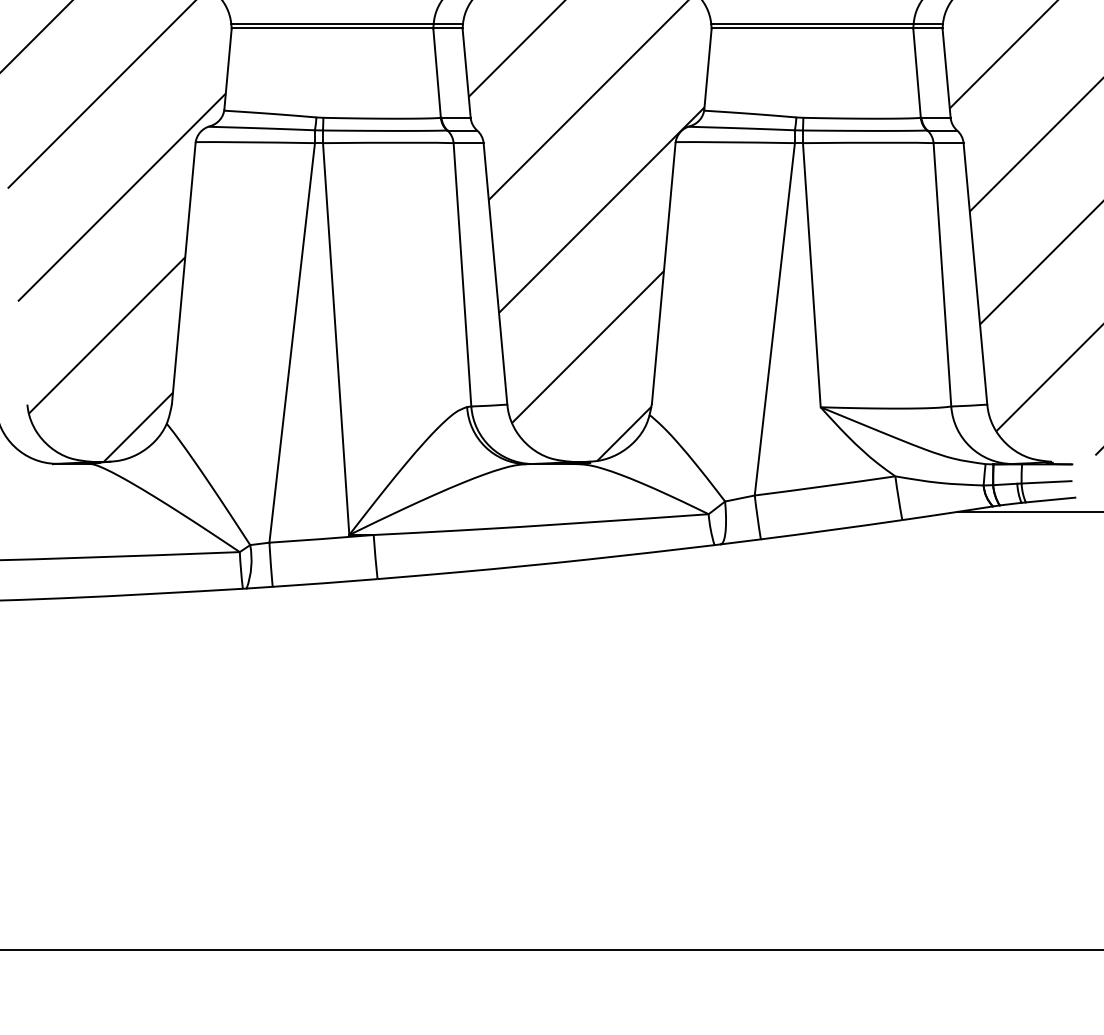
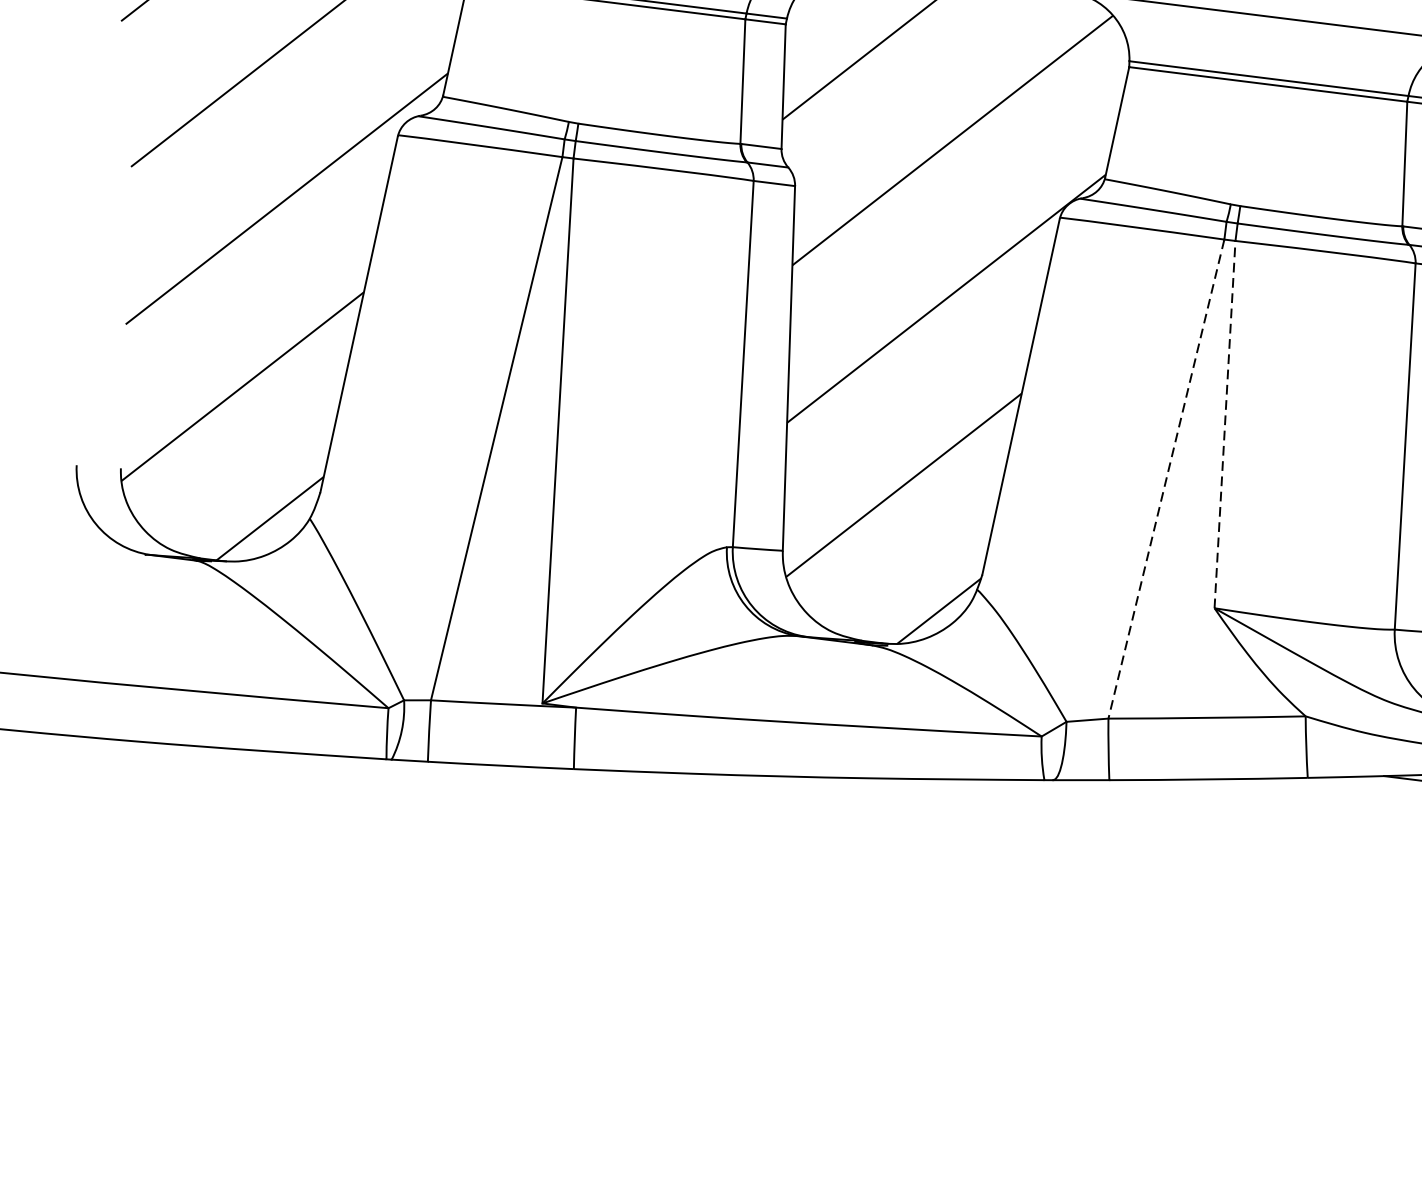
line: (811, 274) -> (1224, 423), solid -> dashed
line: (774, 319) -> (1165, 479), solid -> dashed

